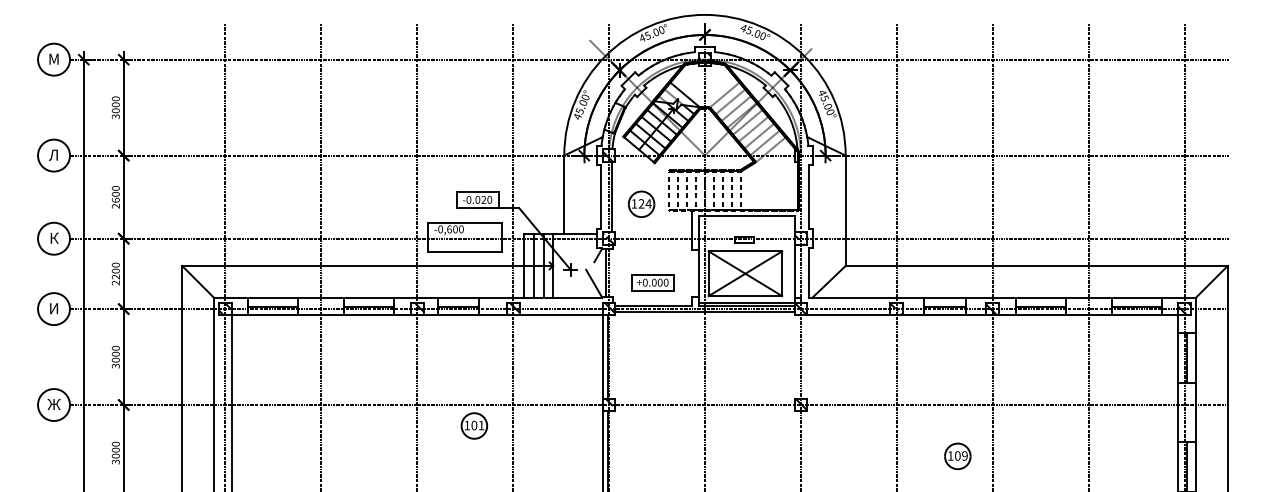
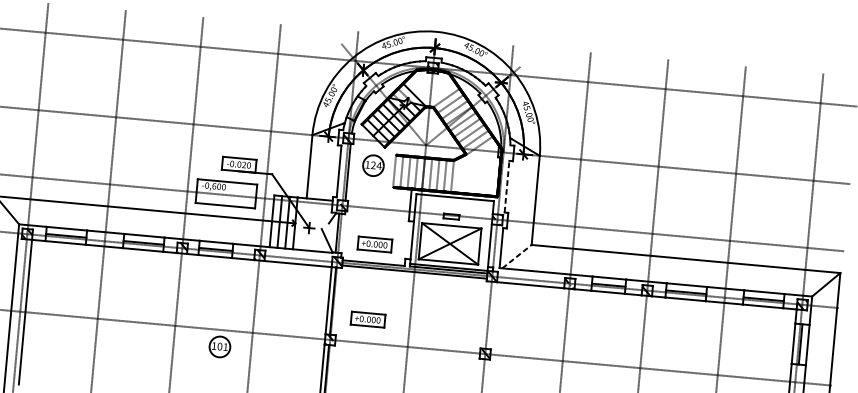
line: (808, 197) -> (506, 186), solid -> dashed
part: (641, 203) -> (373, 165), moved
line: (829, 281) -> (517, 256), solid -> dashed
part: (652, 375) -> (367, 319), added

